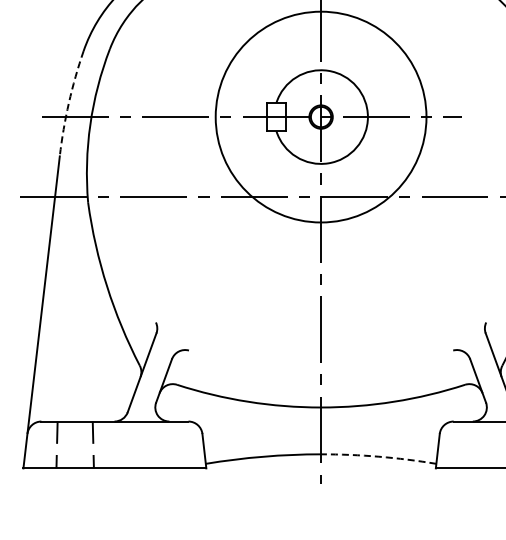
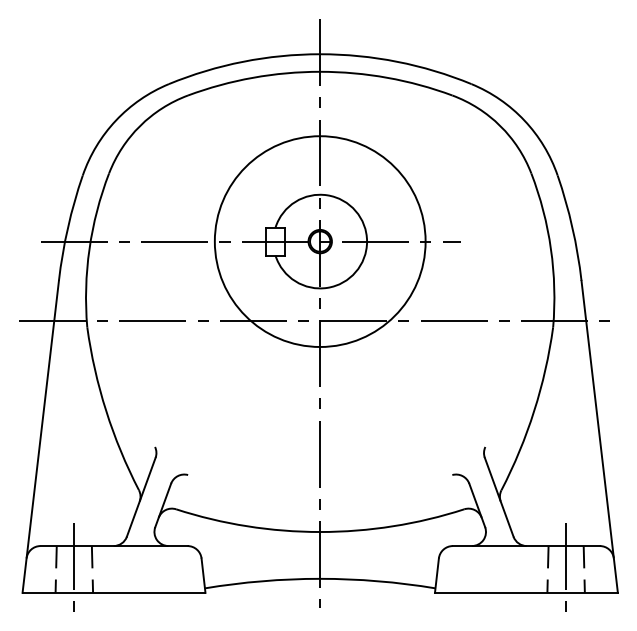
arc: (69, 102) -> (68, 227), dashed -> solid
line: (75, 444) -> (74, 569), added
arc: (379, 456) -> (378, 581), dashed -> solid

